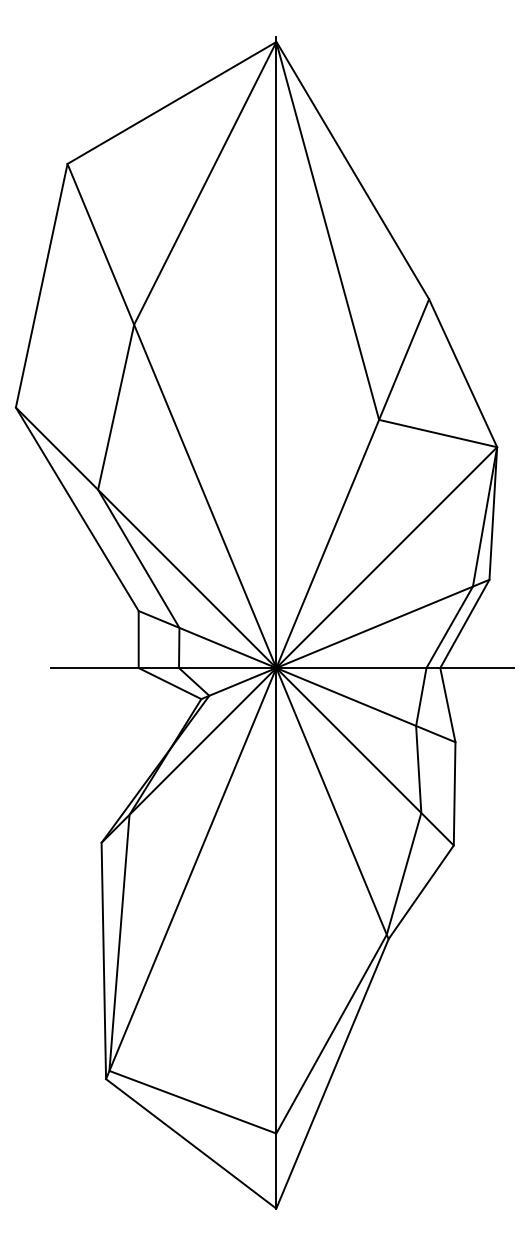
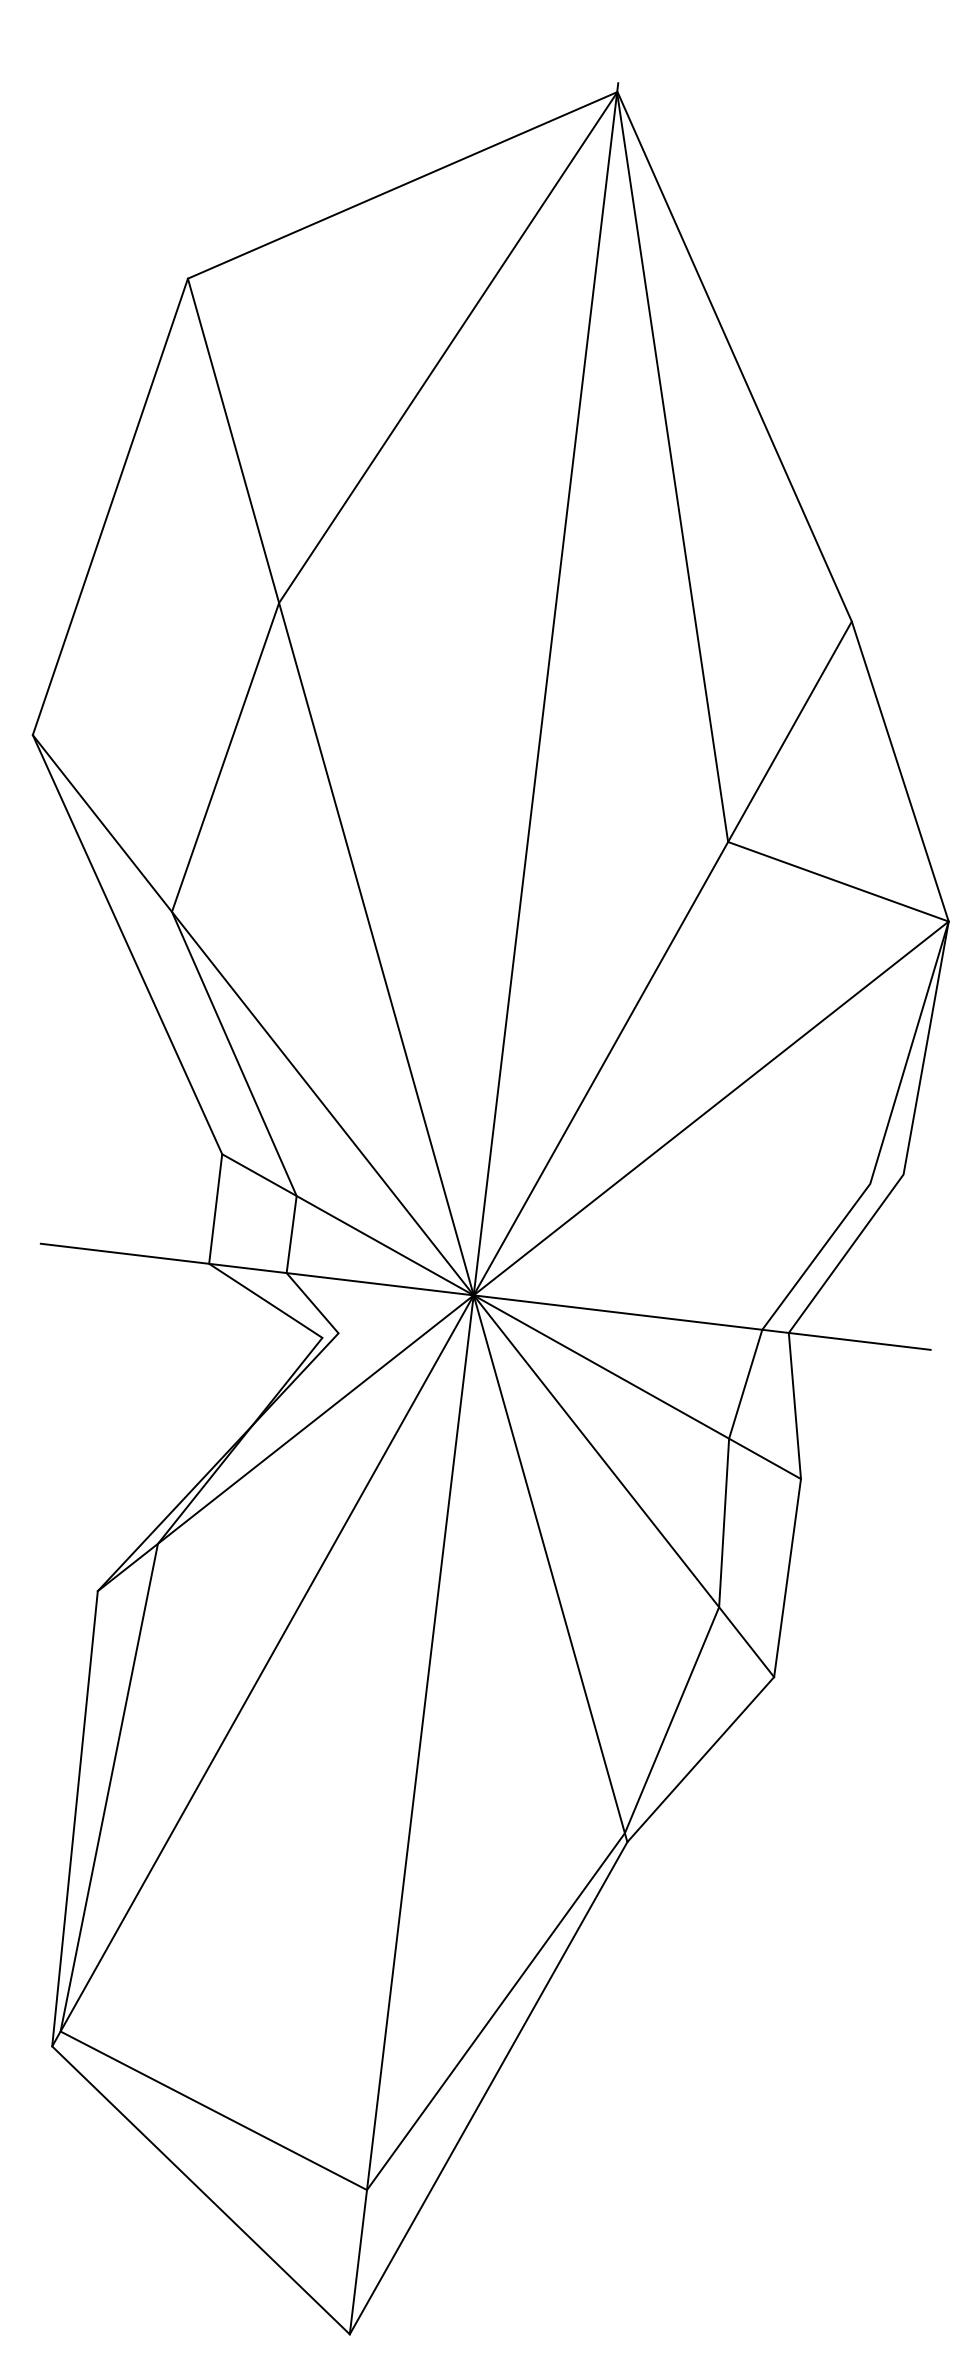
line: (345, 639) -> (613, 1256), removed

